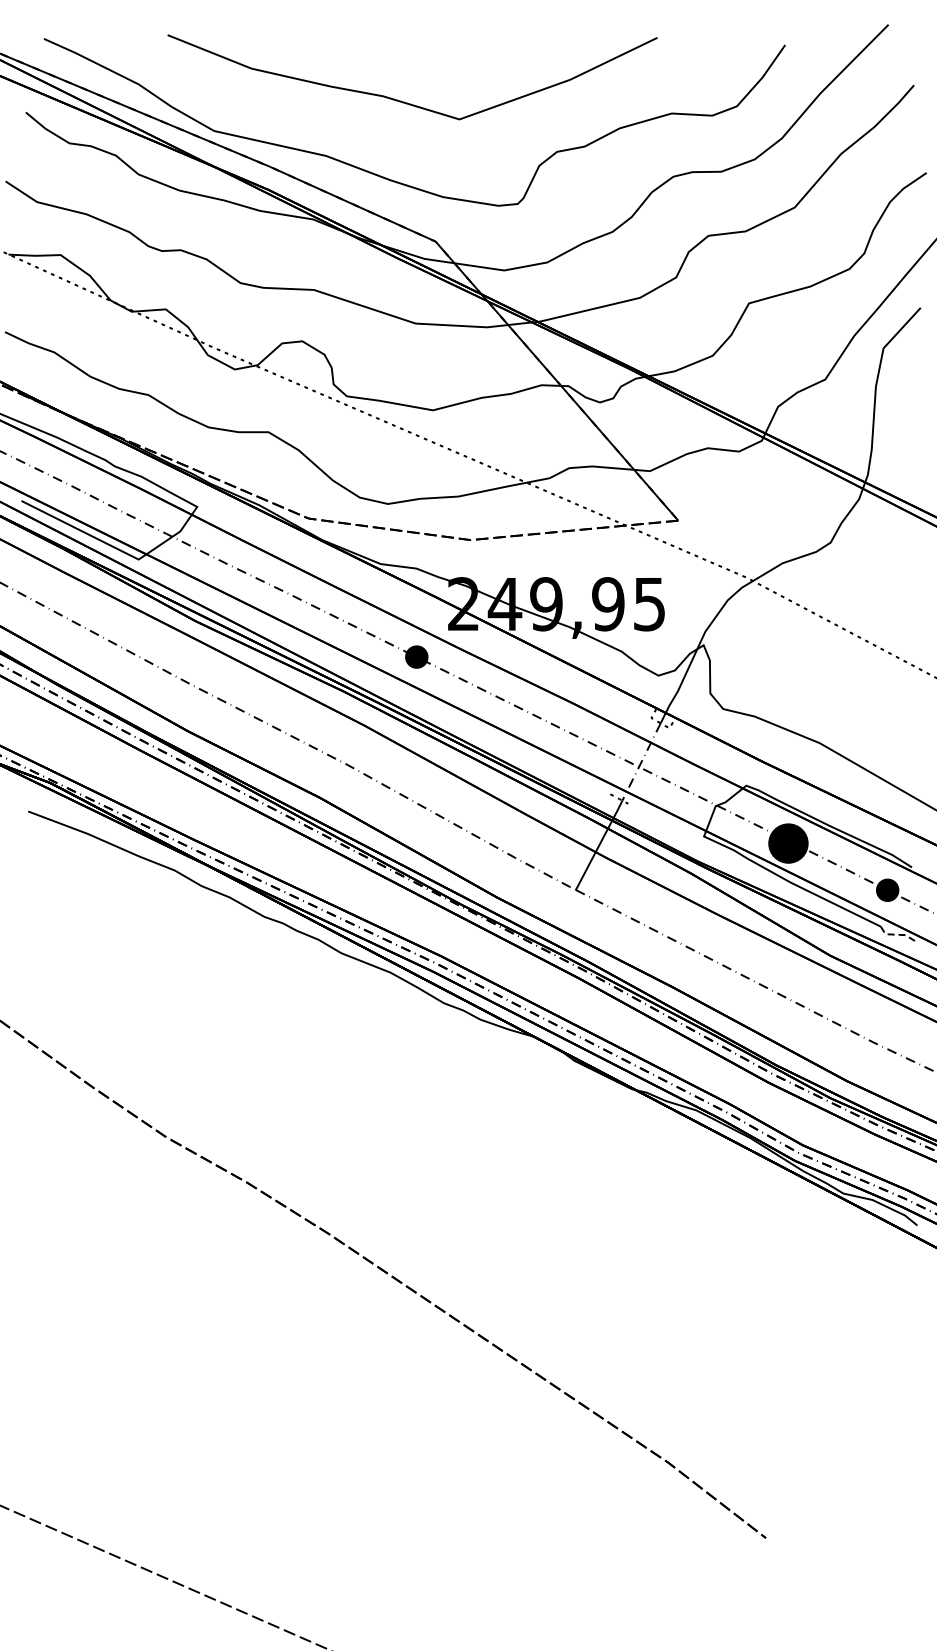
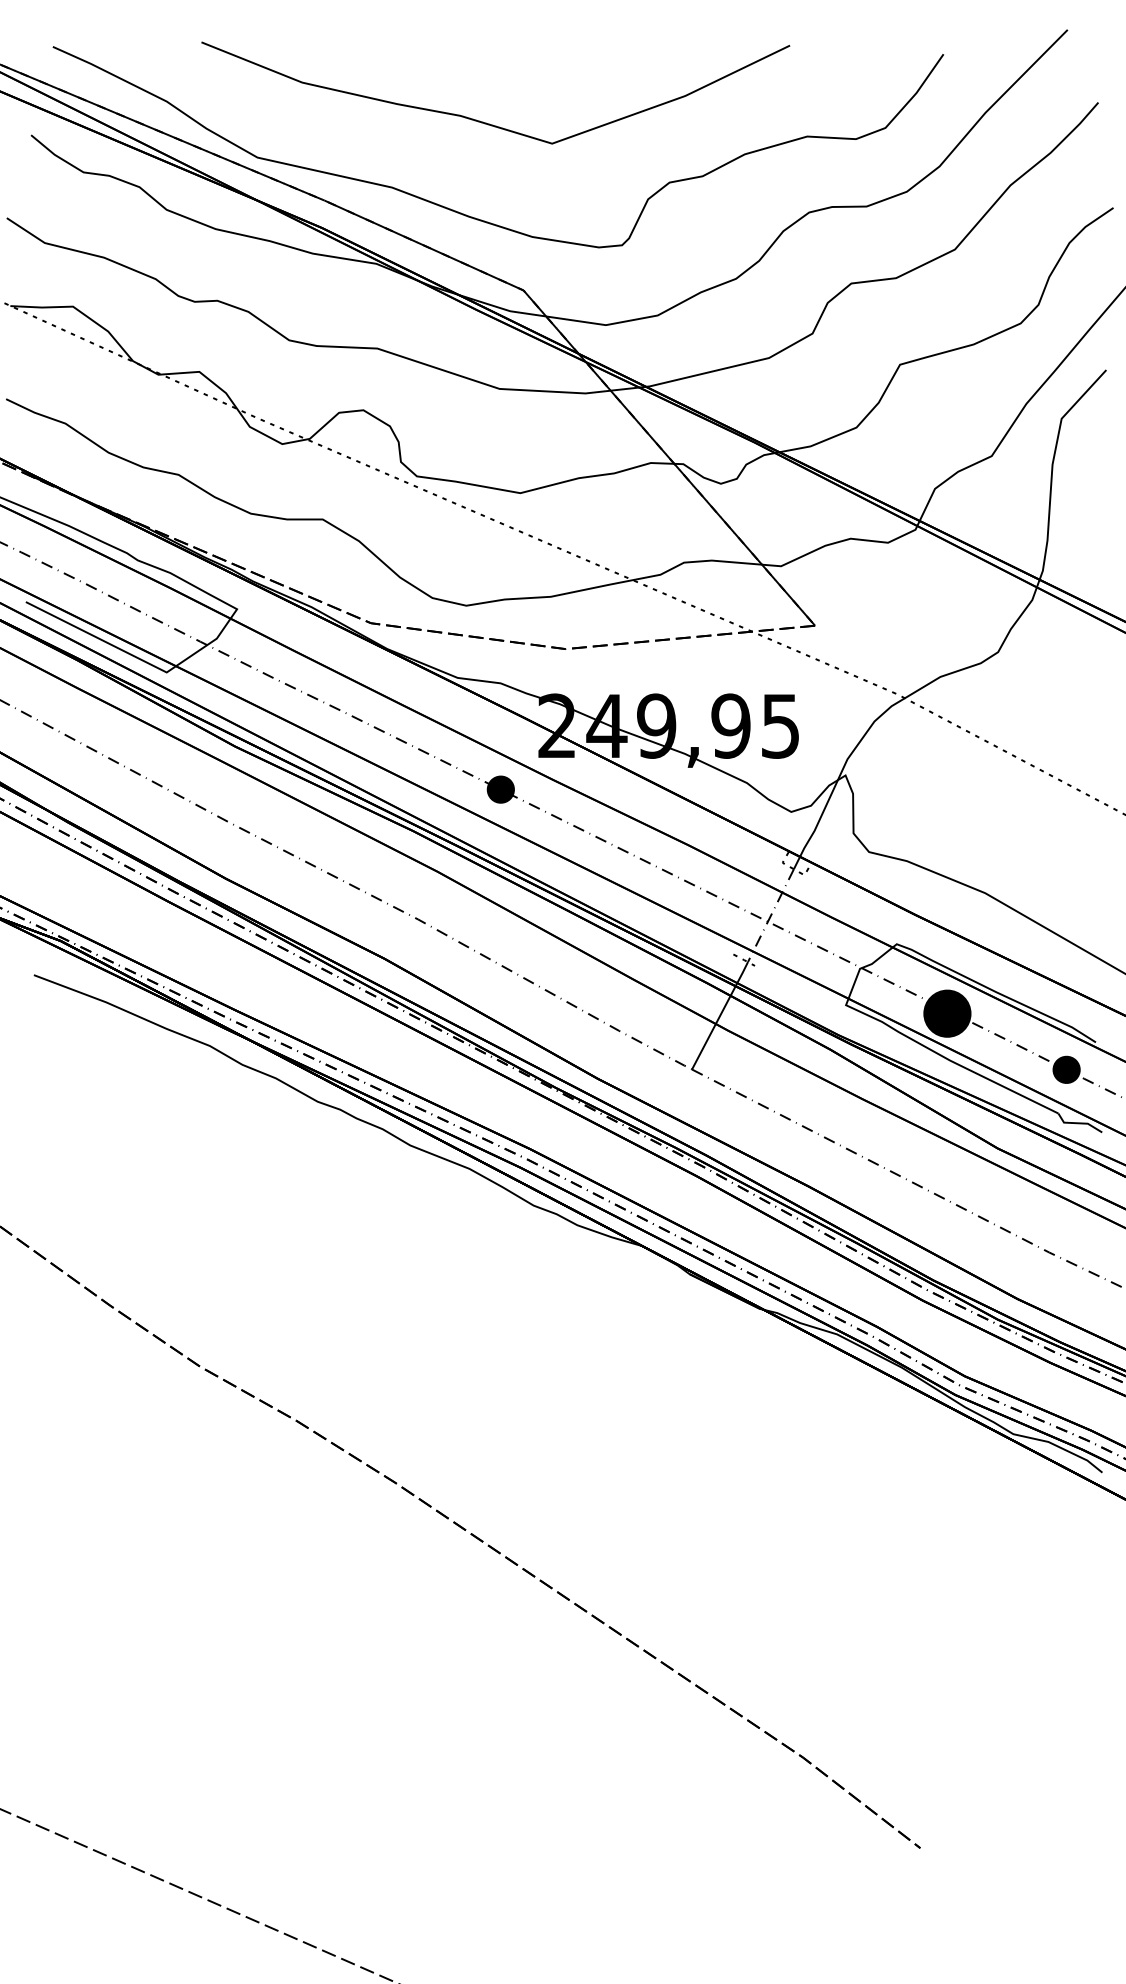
line: (898, 934) -> (1079, 1122), dashed -> solid

